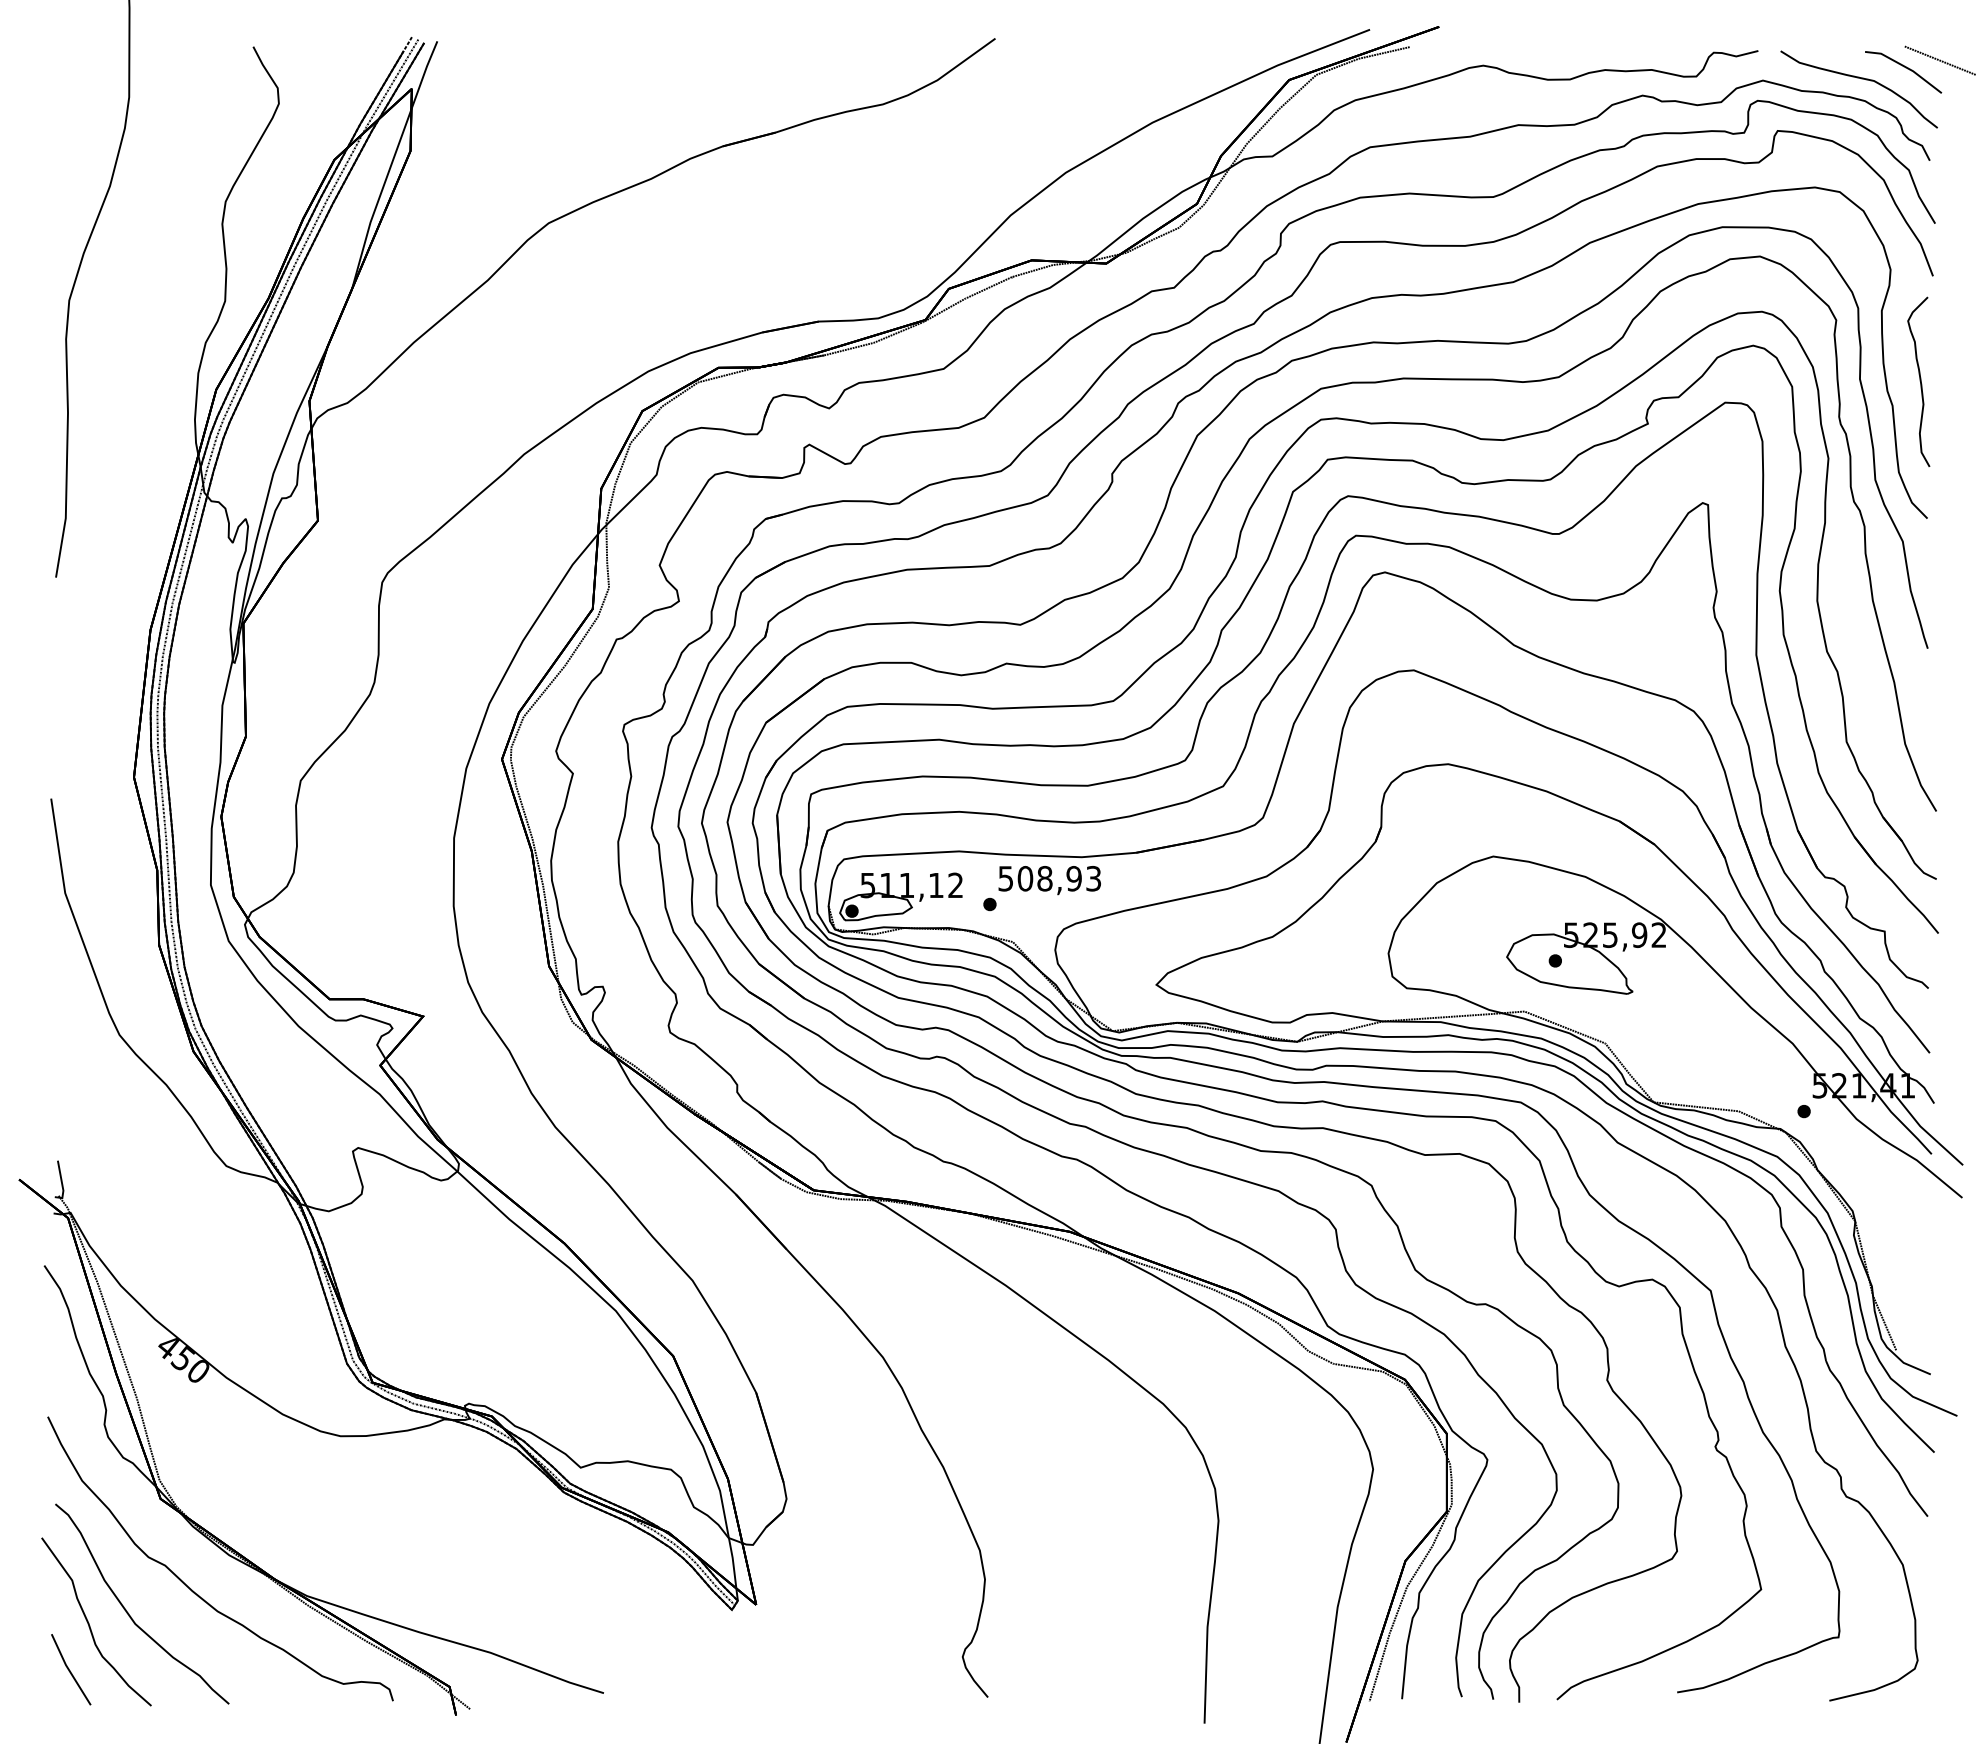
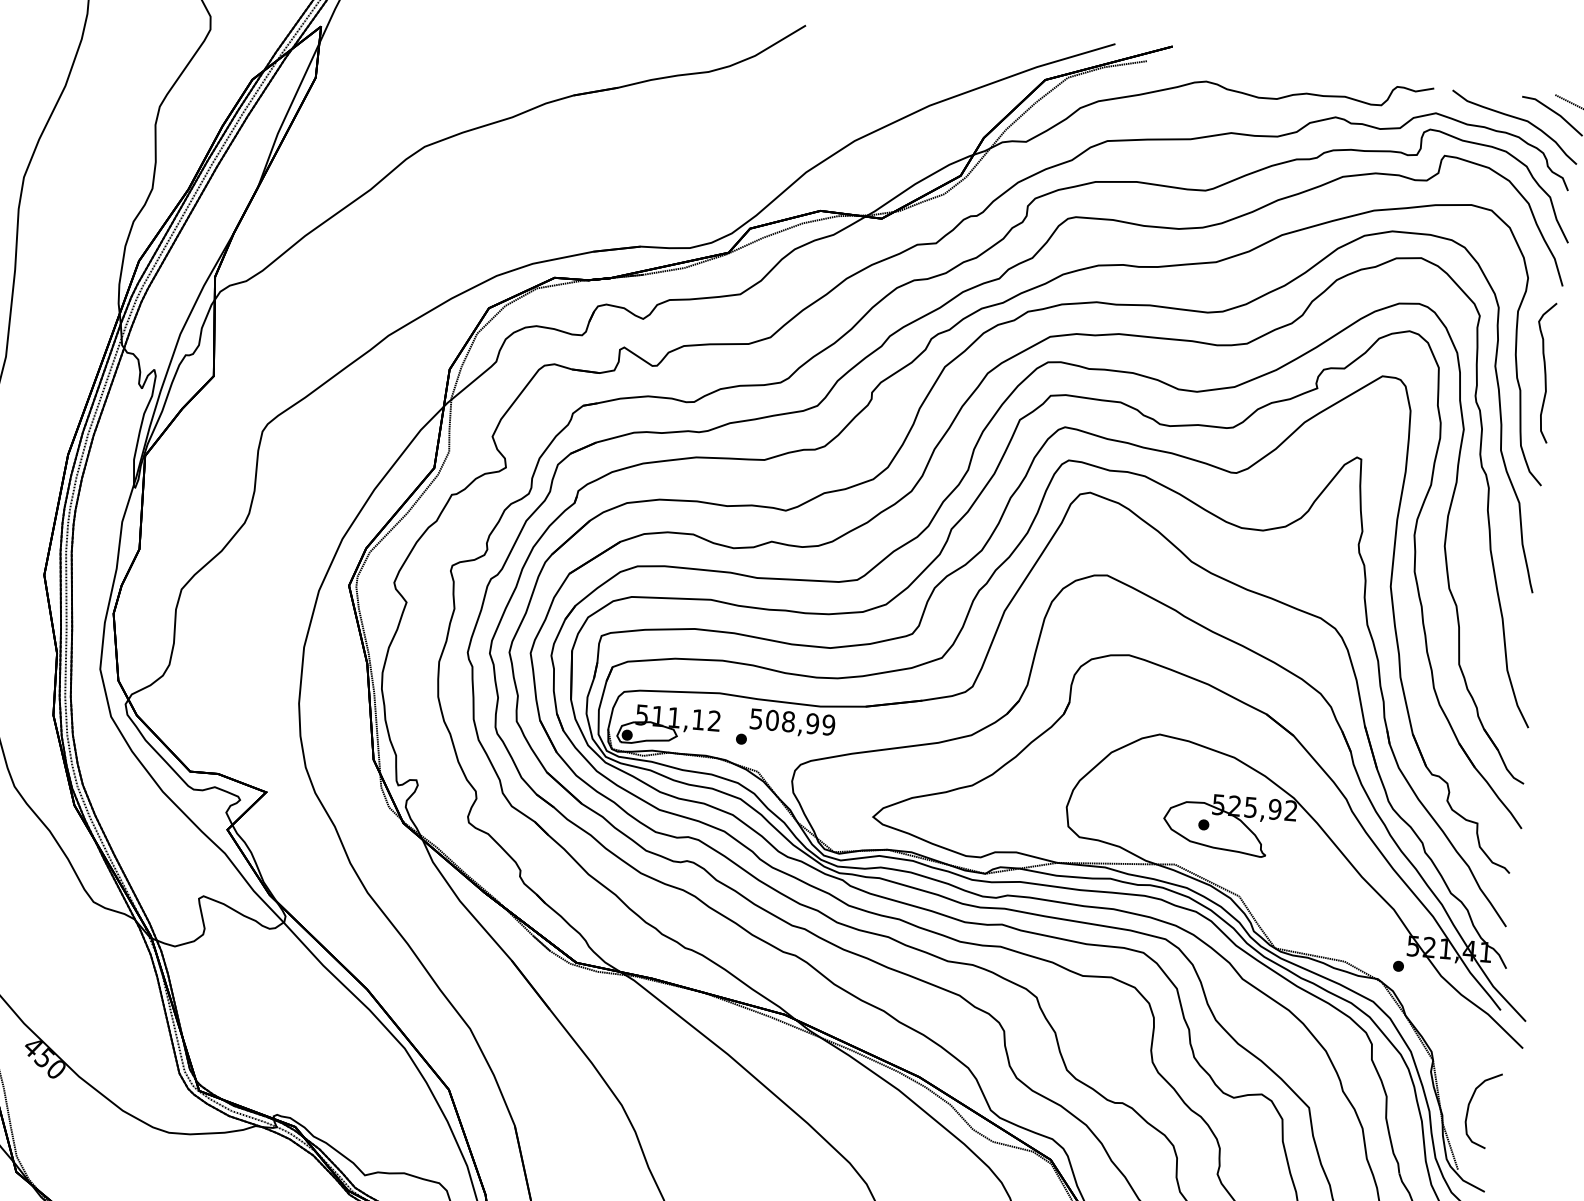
text: (1093, 878) -> (828, 724), 508,93 -> 508,99
curve: (1903, 1276) -> (1469, 1109), added

